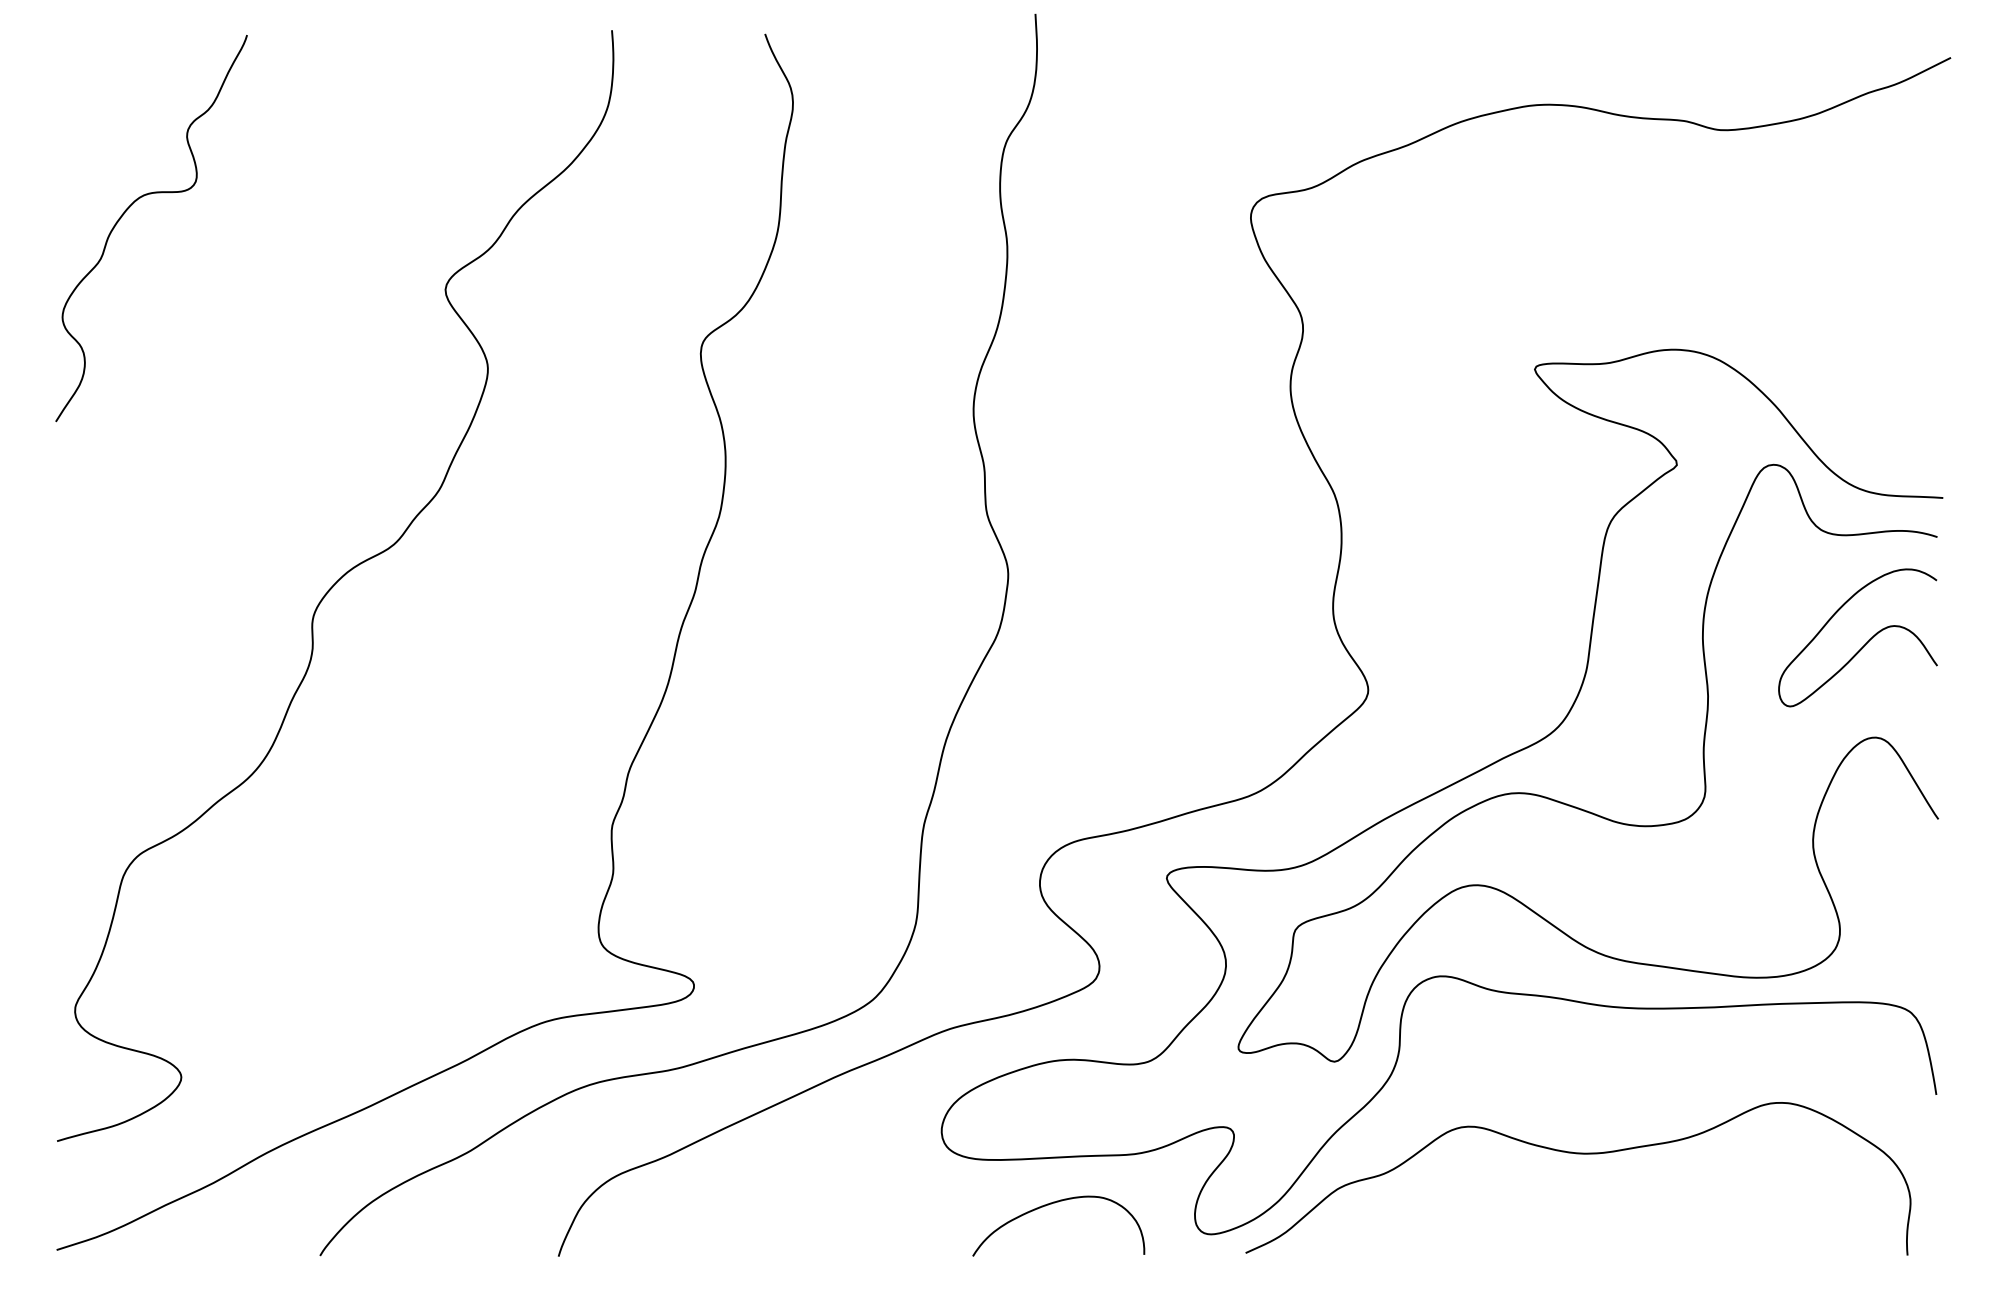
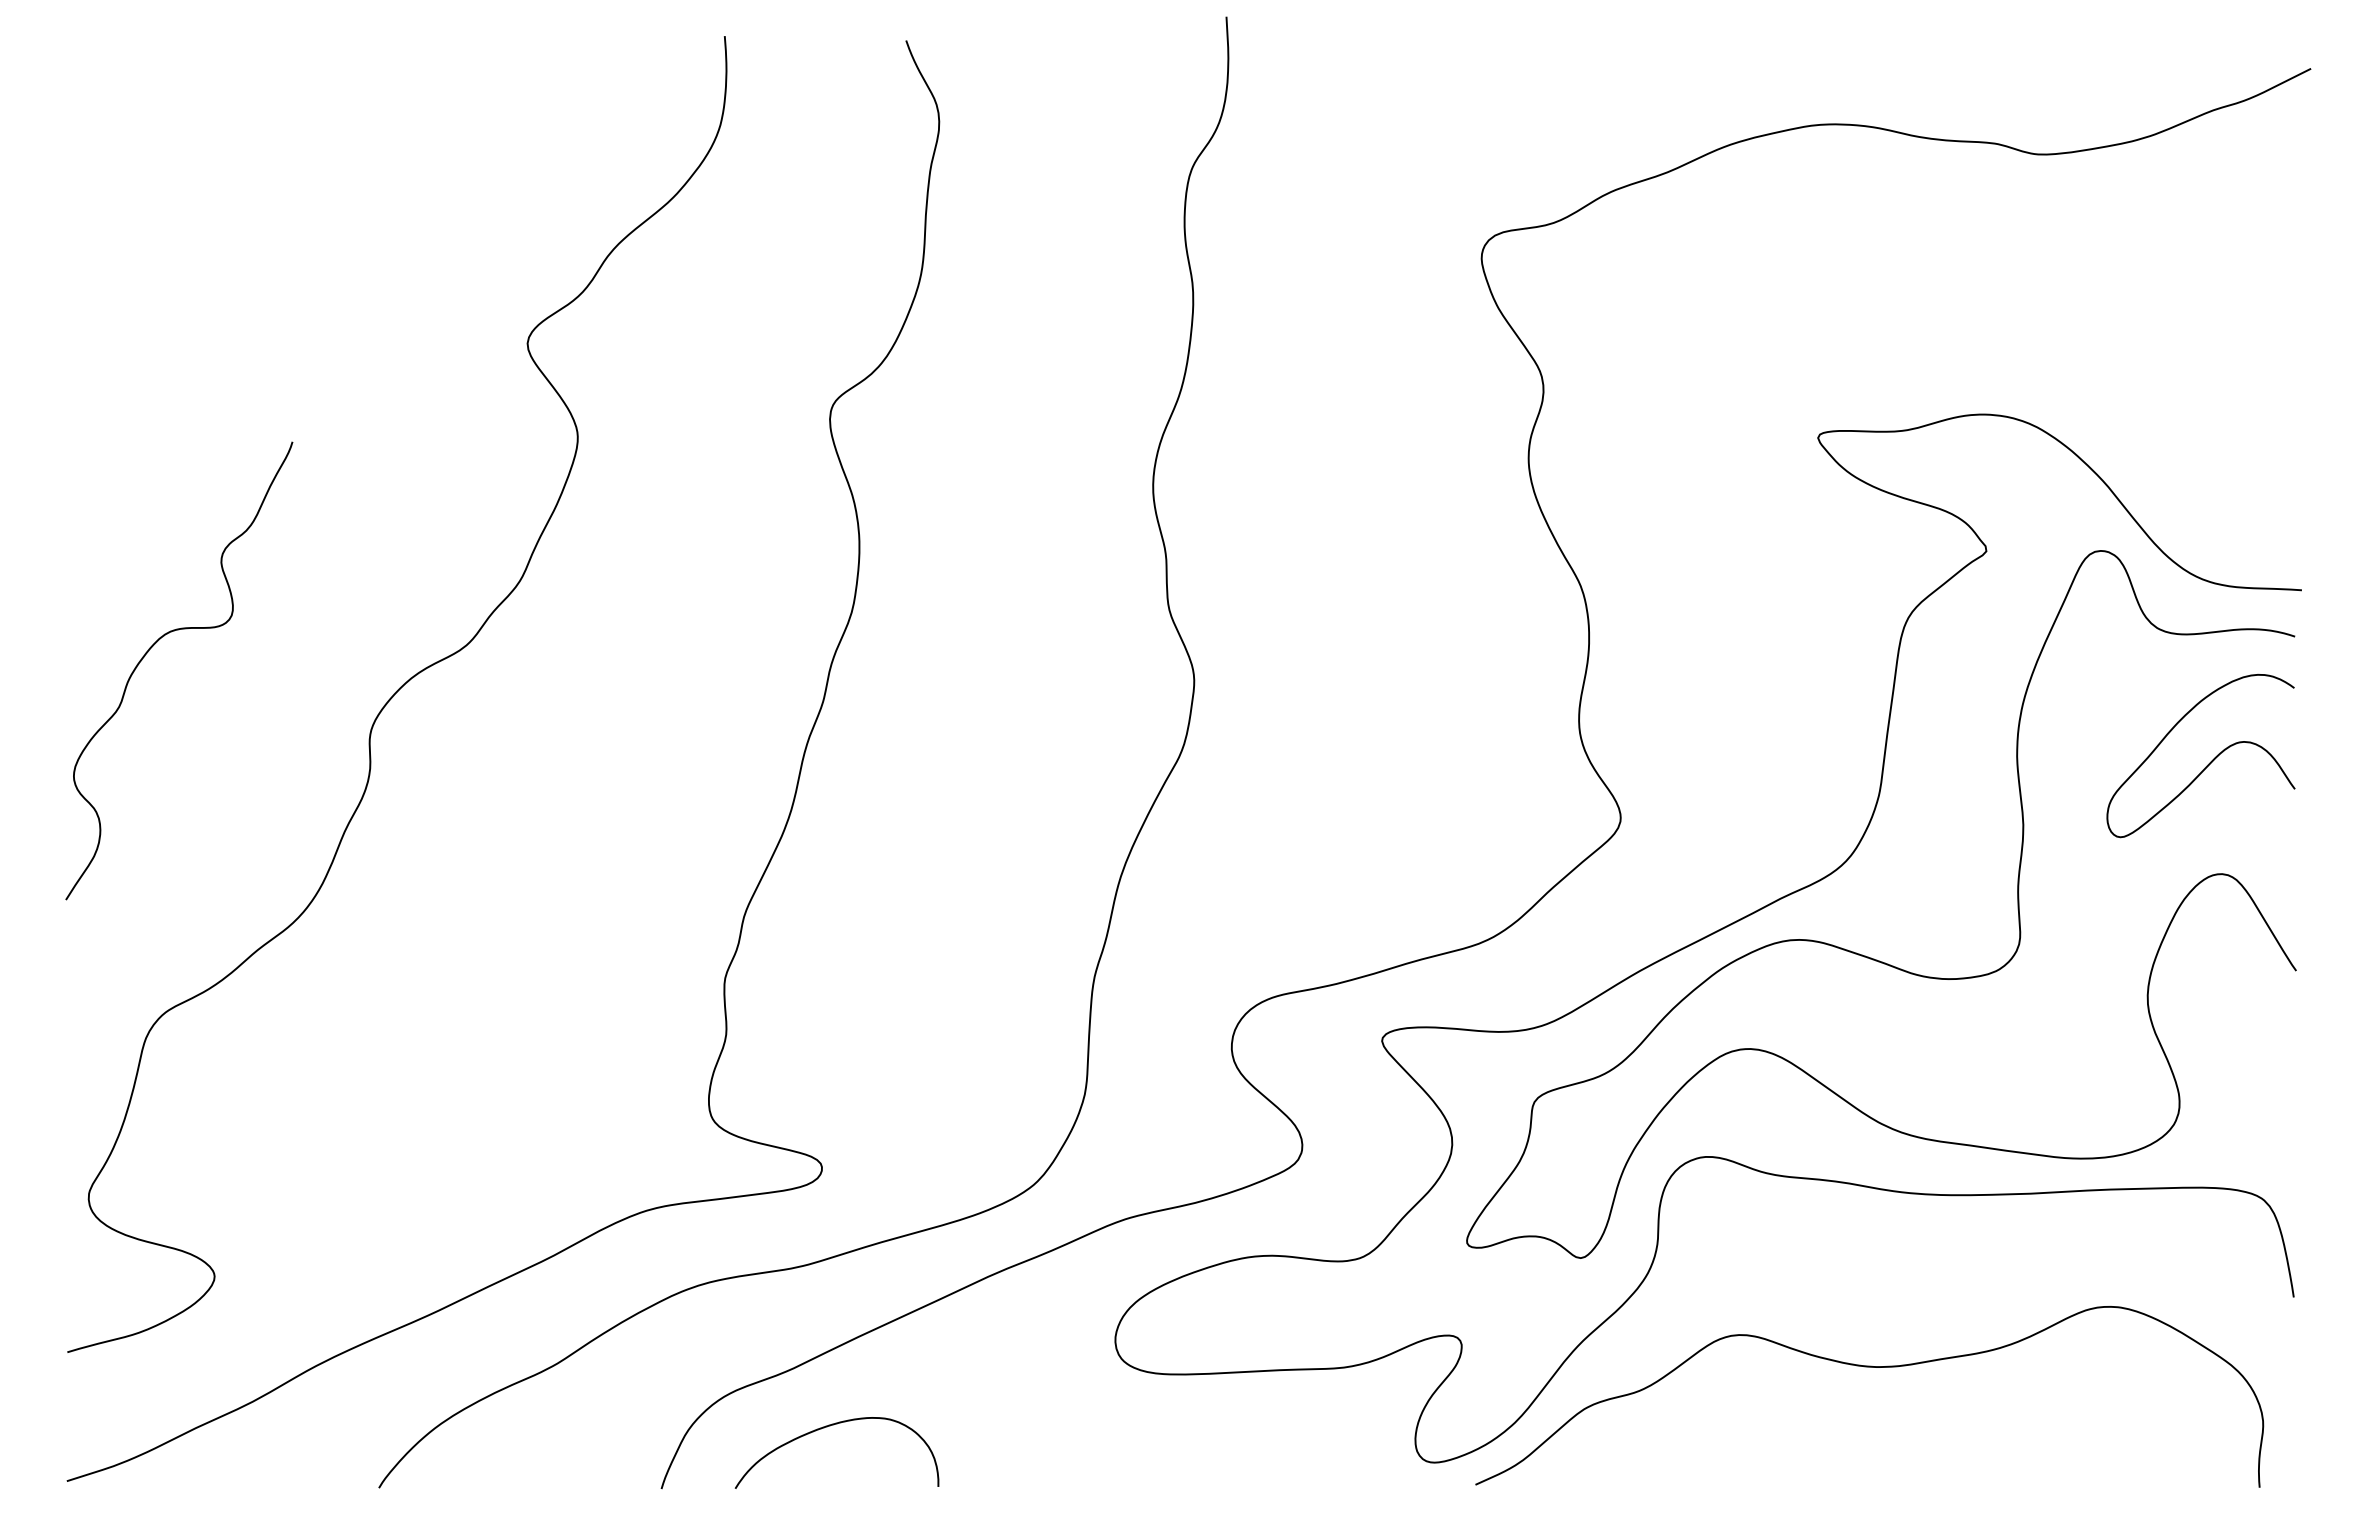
curve: (130, 206) -> (154, 645), moved
curve: (1050, 1204) -> (827, 1427), moved

